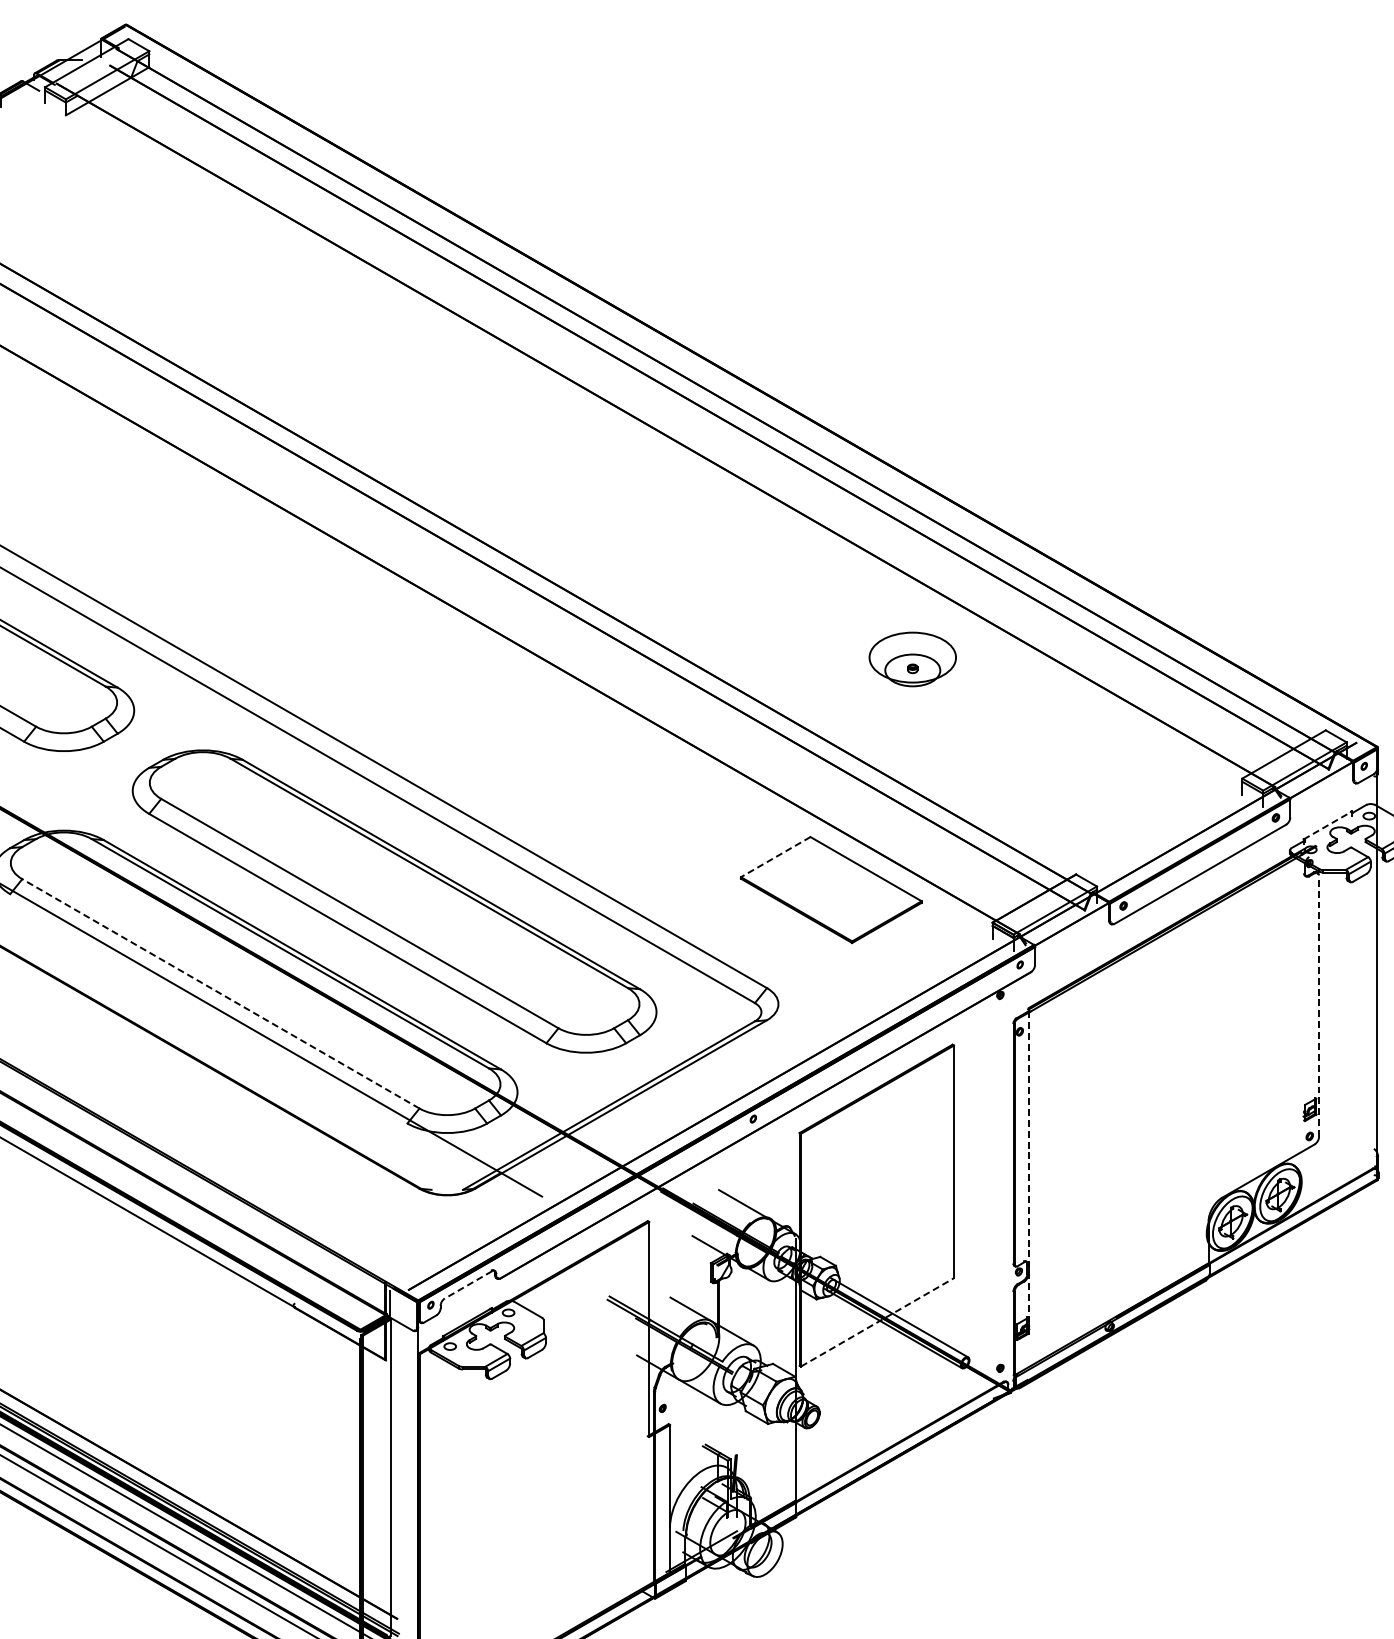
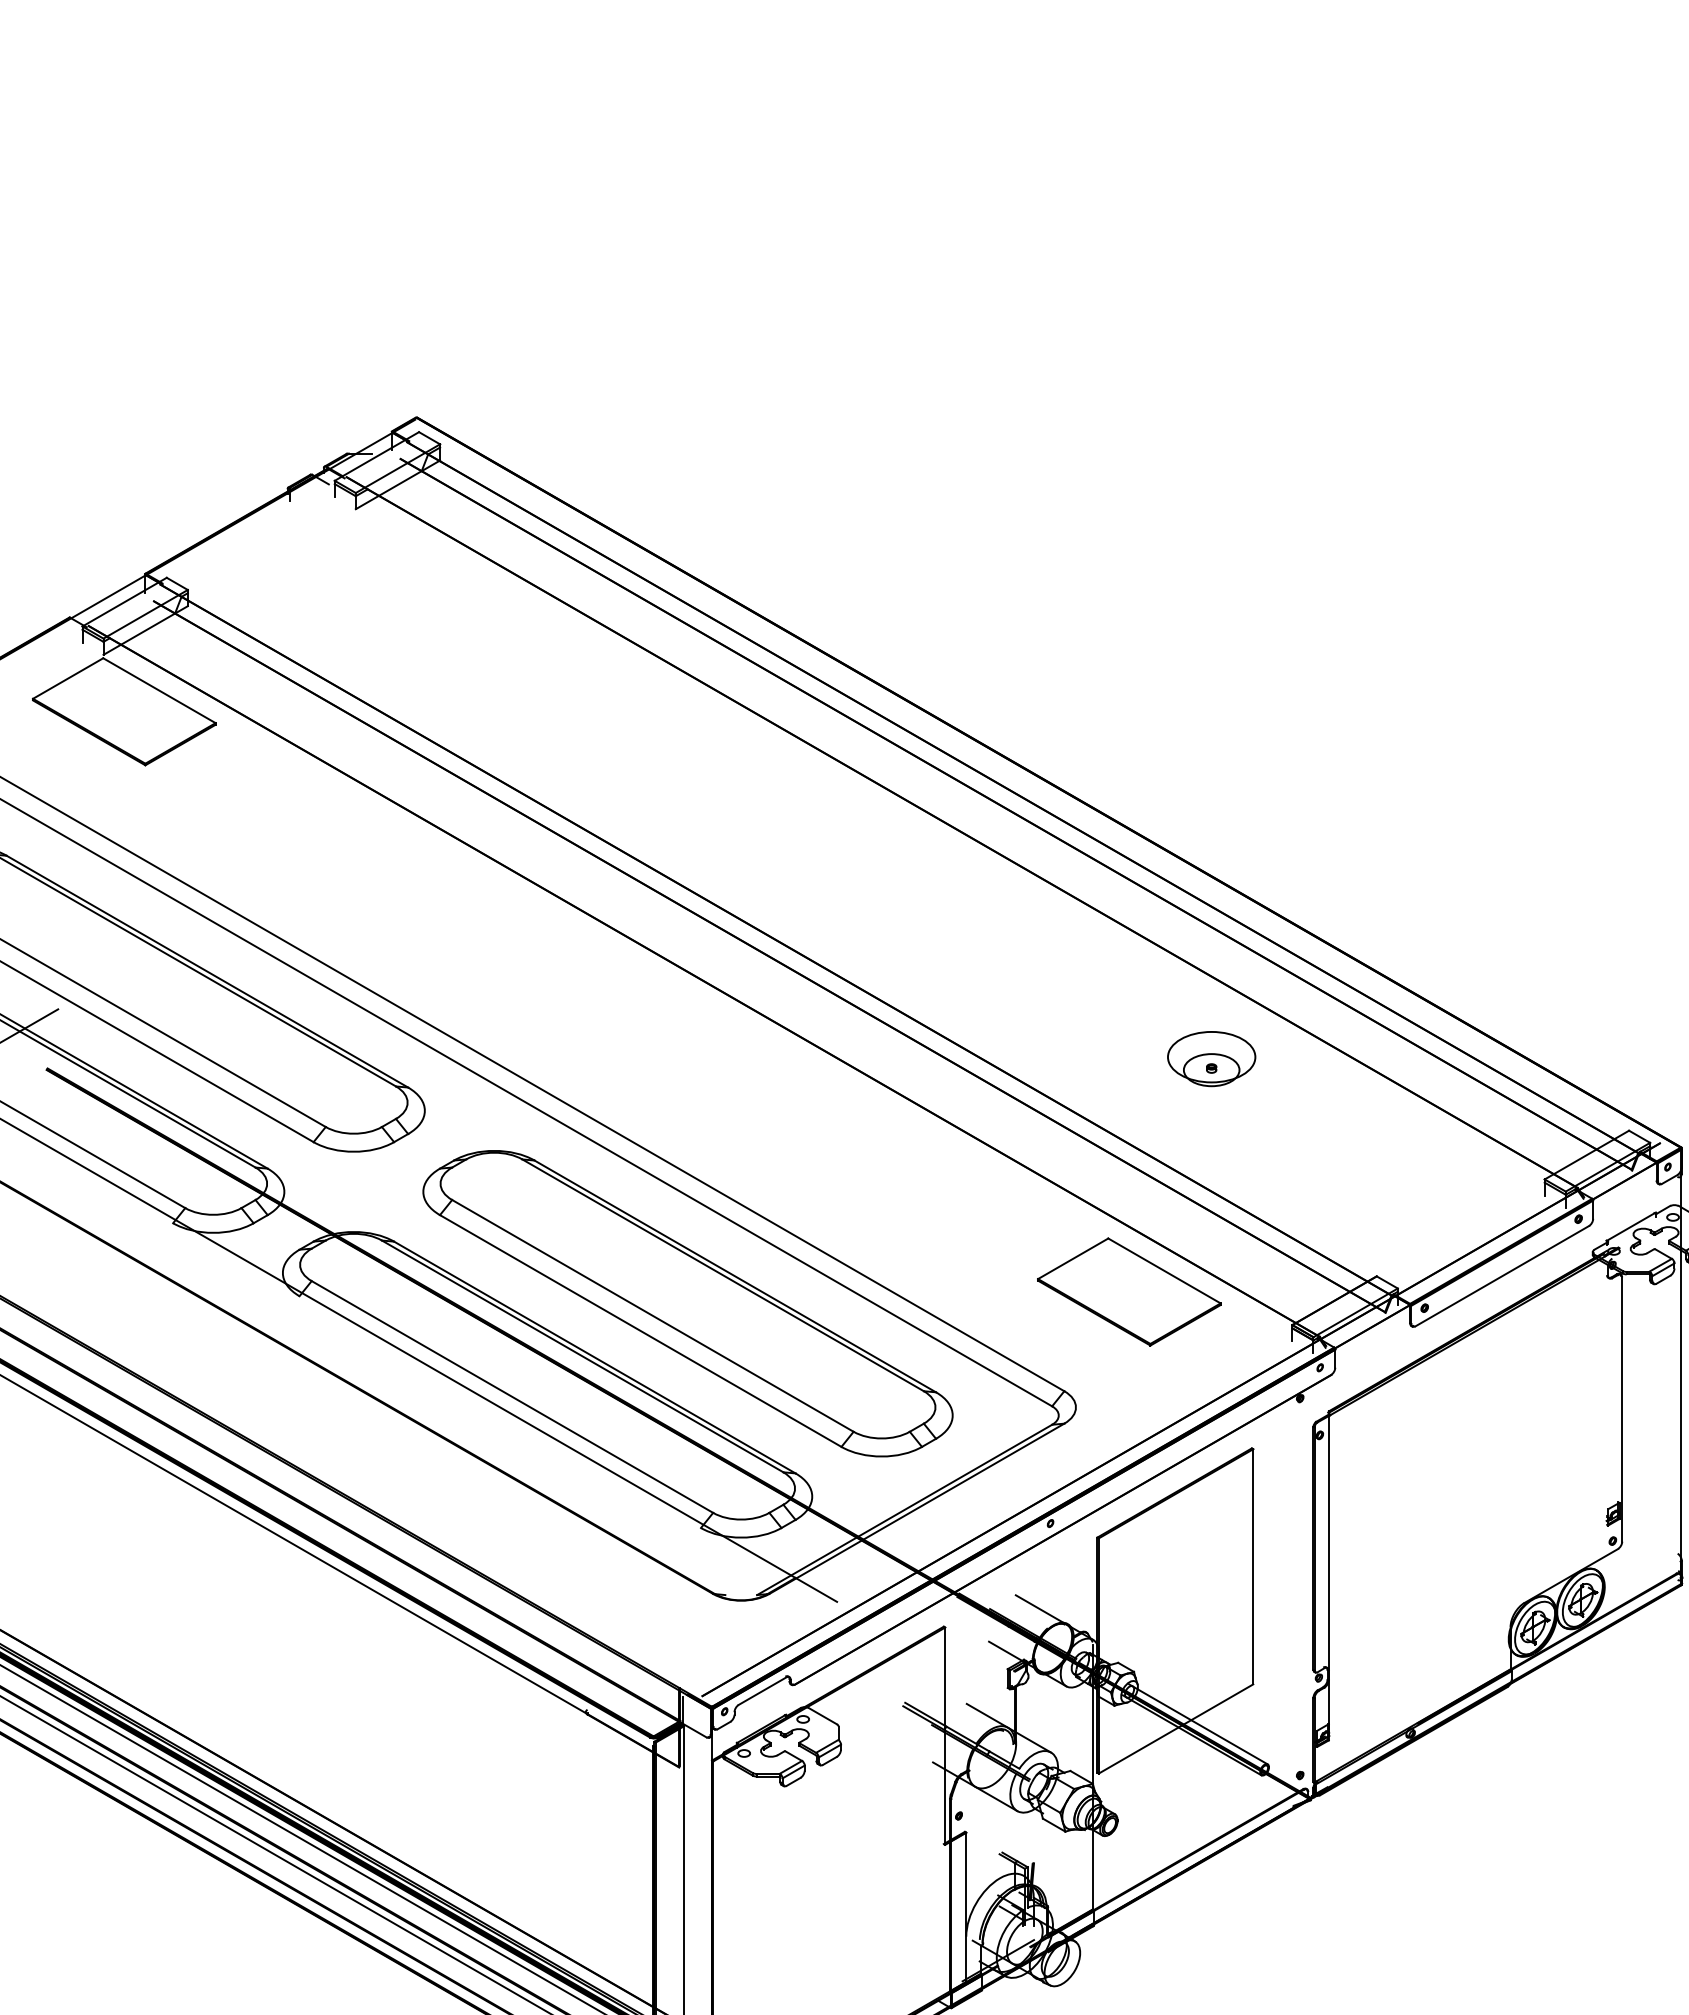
line: (1328, 825) -> (1631, 1226), dashed -> solid
line: (776, 856) -> (1073, 1258), dashed -> solid
line: (220, 993) -> (512, 1396), dashed -> solid
line: (1319, 1006) -> (1622, 1409), dashed -> solid
line: (1028, 1164) -> (1328, 1569), dashed -> solid
line: (468, 1285) -> (762, 1691), dashed -> solid
line: (877, 1321) -> (1176, 1728), dashed -> solid

